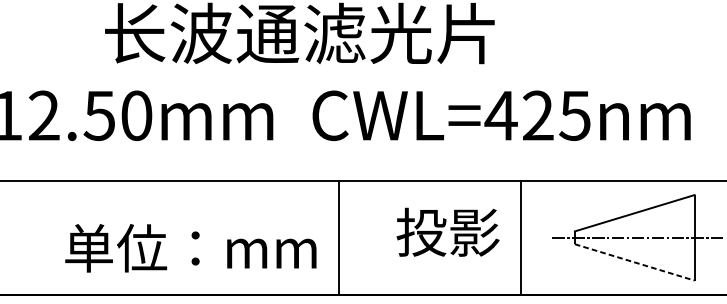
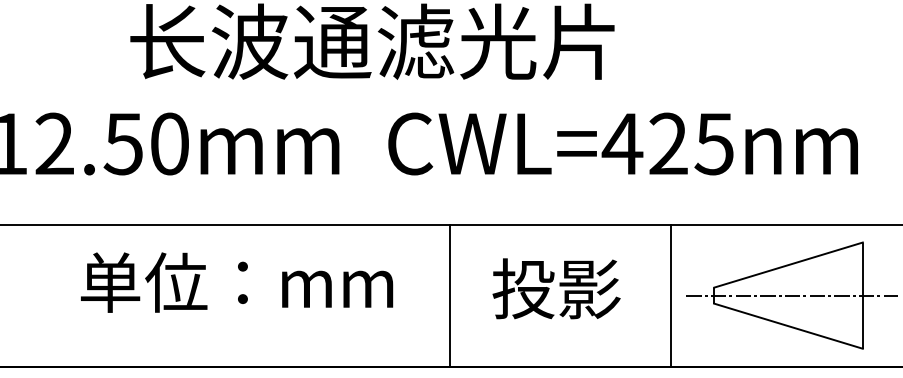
line: (338, 237) -> (449, 295), moved
line: (521, 237) -> (671, 295), moved
text: (191, 248) -> (237, 282), moved
line: (634, 262) -> (788, 326), dashed -> solid

